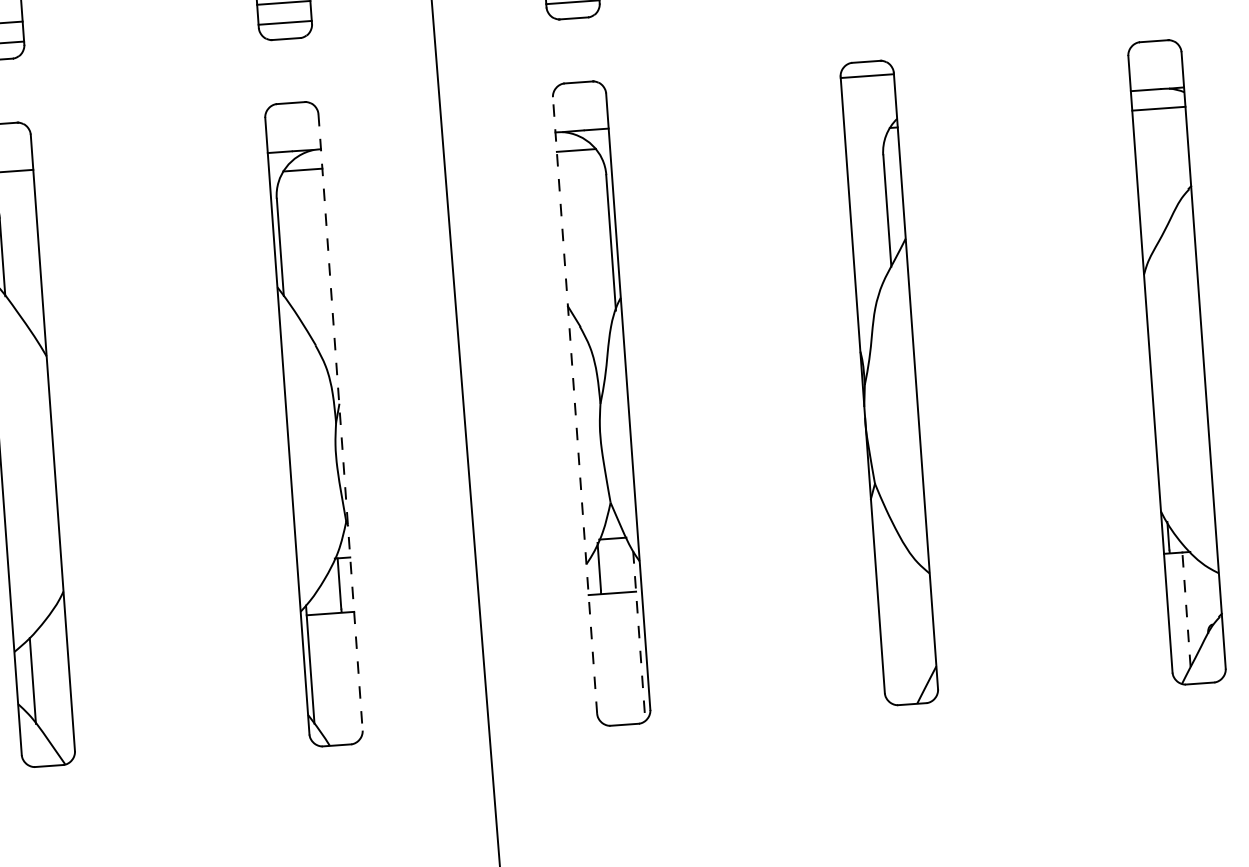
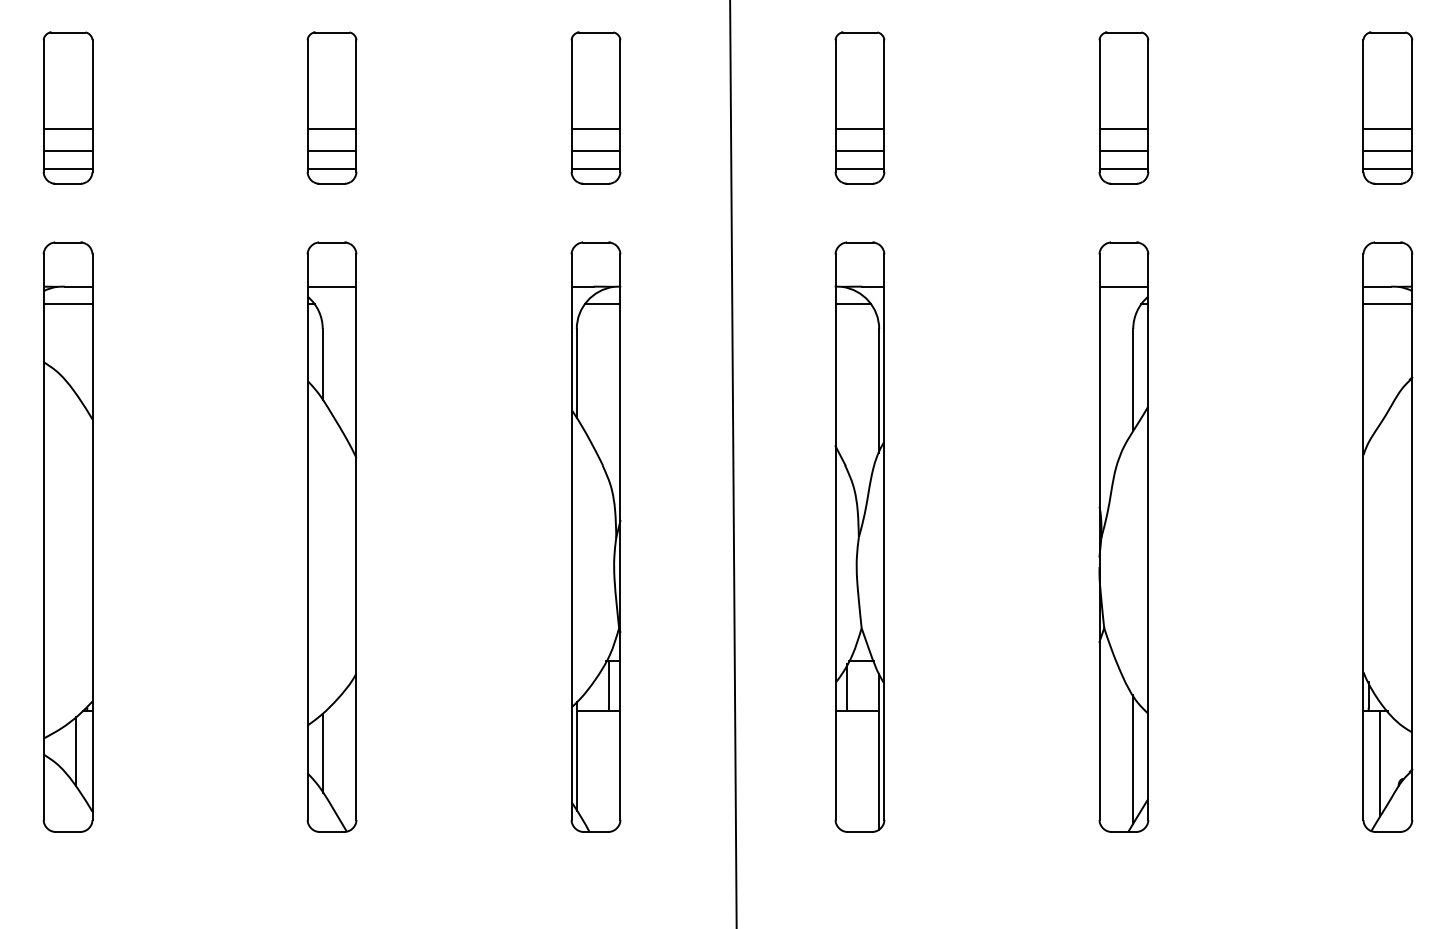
line: (866, 75) -> (1123, 286), moved
line: (575, 405) -> (835, 537), dashed -> solid
line: (340, 422) -> (620, 537), dashed -> solid
line: (1186, 609) -> (1380, 763), dashed -> solid
line: (917, 623) -> (1133, 758), added
line: (639, 635) -> (879, 751), dashed -> solid

